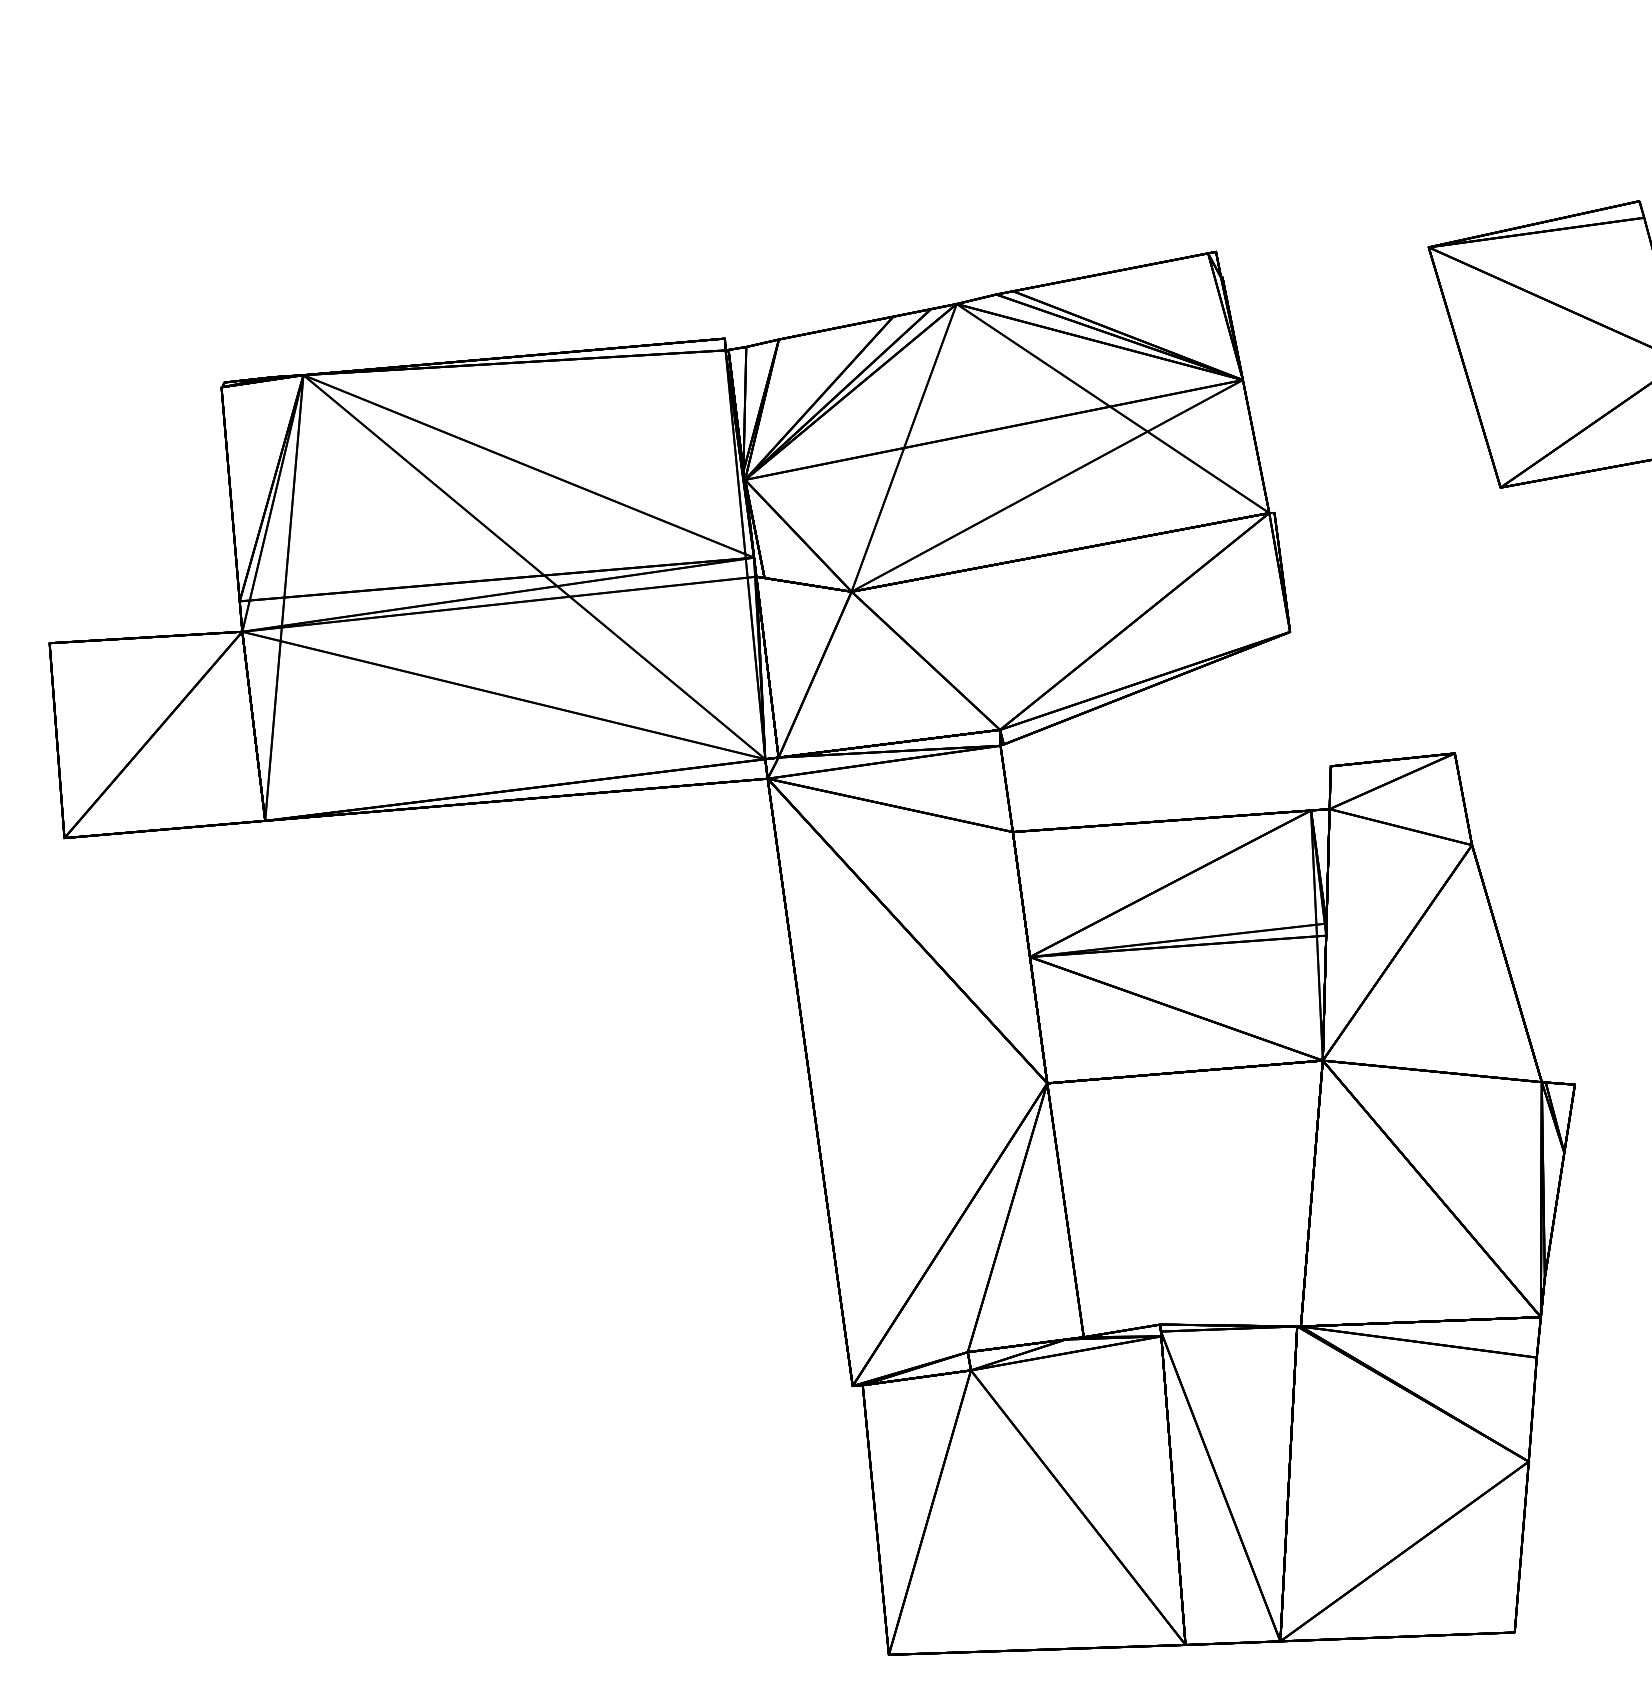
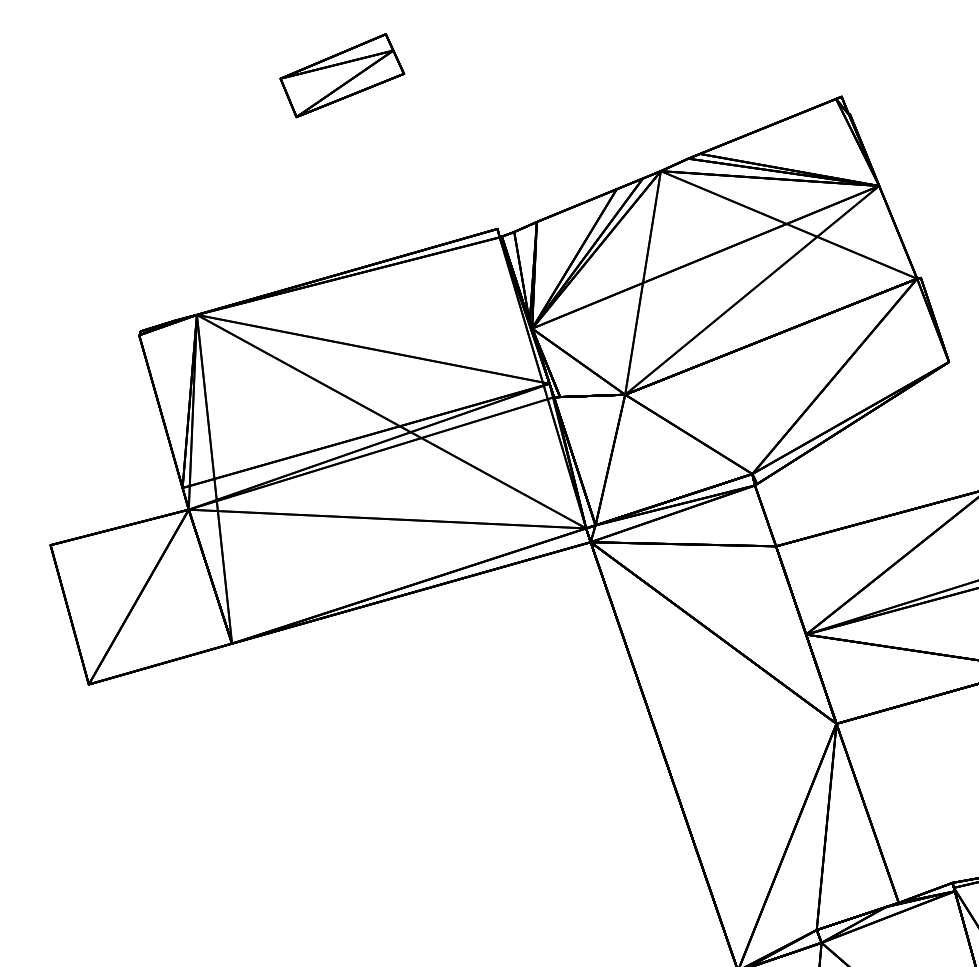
part: (557, 94) -> (341, 75), added

